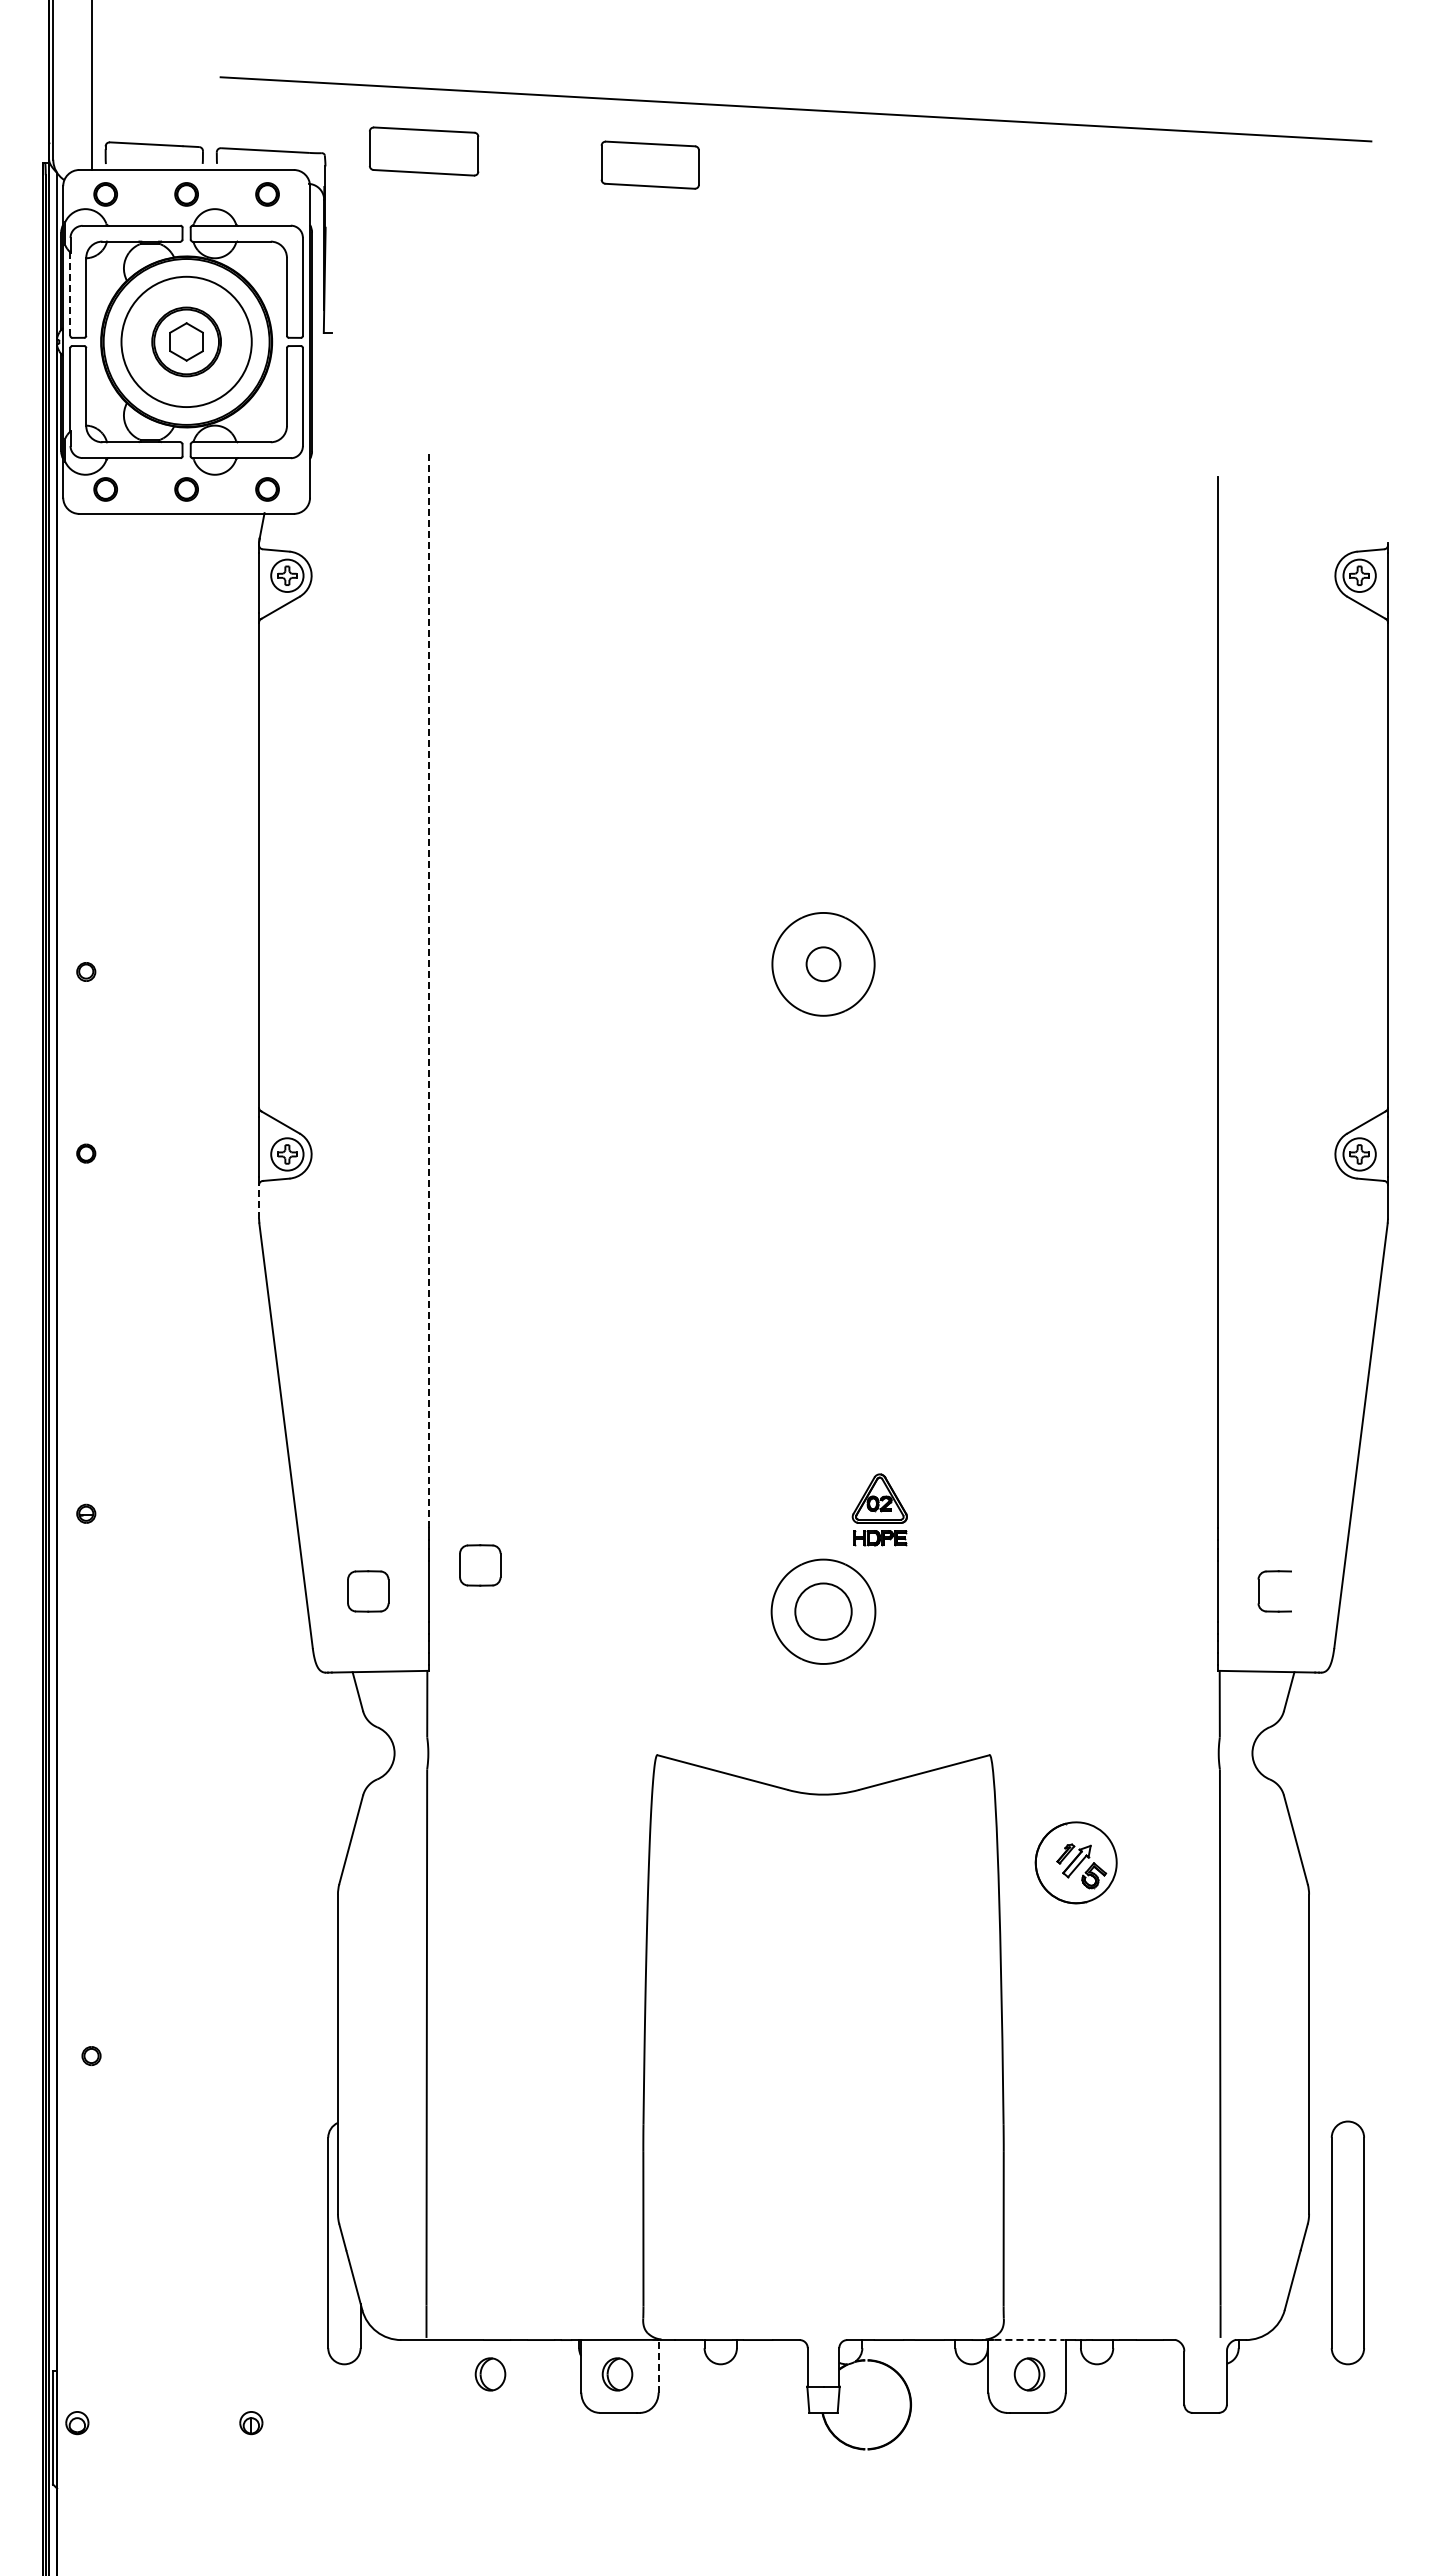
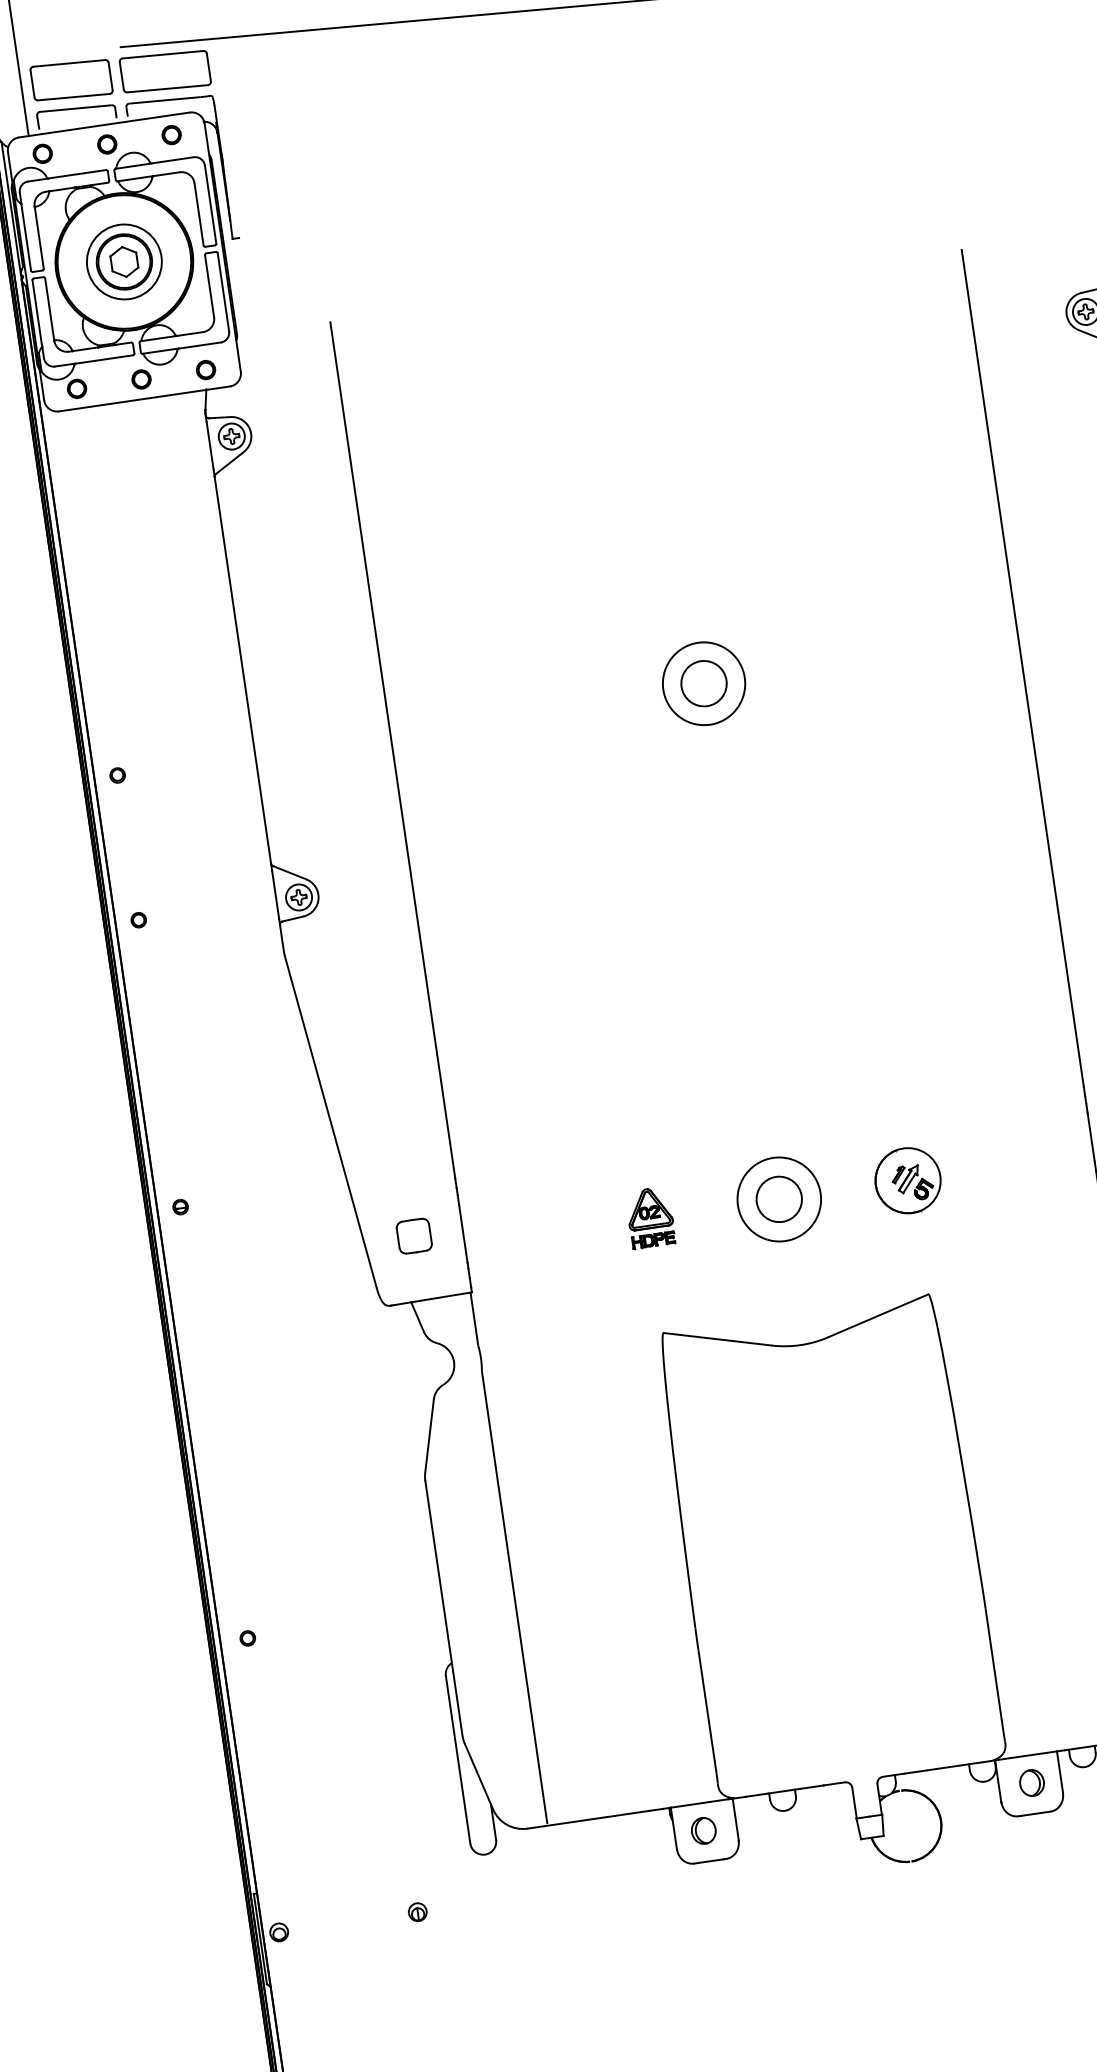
part: (424, 151) -> (165, 71), moved
part: (649, 164) -> (70, 79), moved
line: (70, 294) -> (26, 237), dashed -> solid
circle: (186, 341) -> (124, 261), size x0.71
circle: (823, 964) -> (704, 683), size x1.67
line: (429, 990) -> (393, 750), dashed -> solid
line: (259, 1201) -> (282, 938), dashed -> solid
part: (879, 1509) -> (650, 1217), moved
part: (480, 1565) -> (500, 1202), removed
part: (1075, 1862) -> (907, 1180), moved
line: (1030, 2339) -> (1028, 1755), dashed -> solid
line: (658, 2365) -> (735, 1819), dashed -> solid
part: (490, 2374) -> (602, 1845), removed

